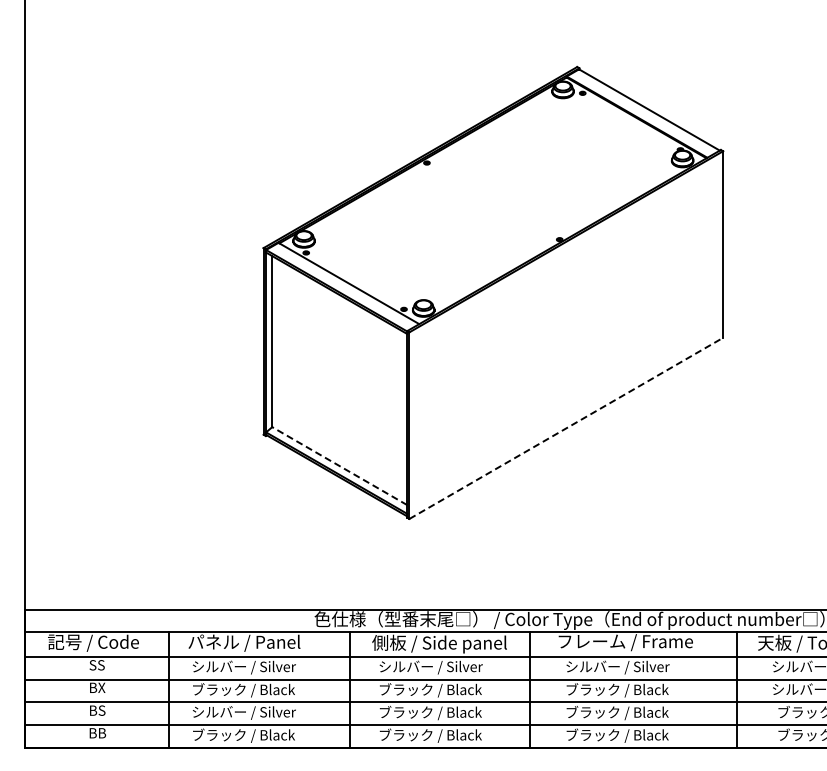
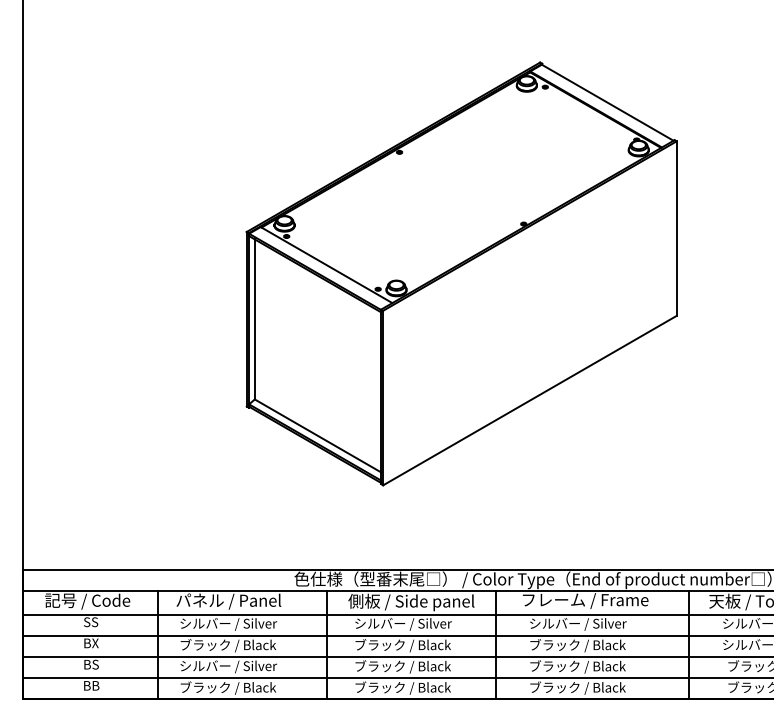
line: (566, 428) -> (530, 400), dashed -> solid
line: (339, 466) -> (317, 436), dashed -> solid

